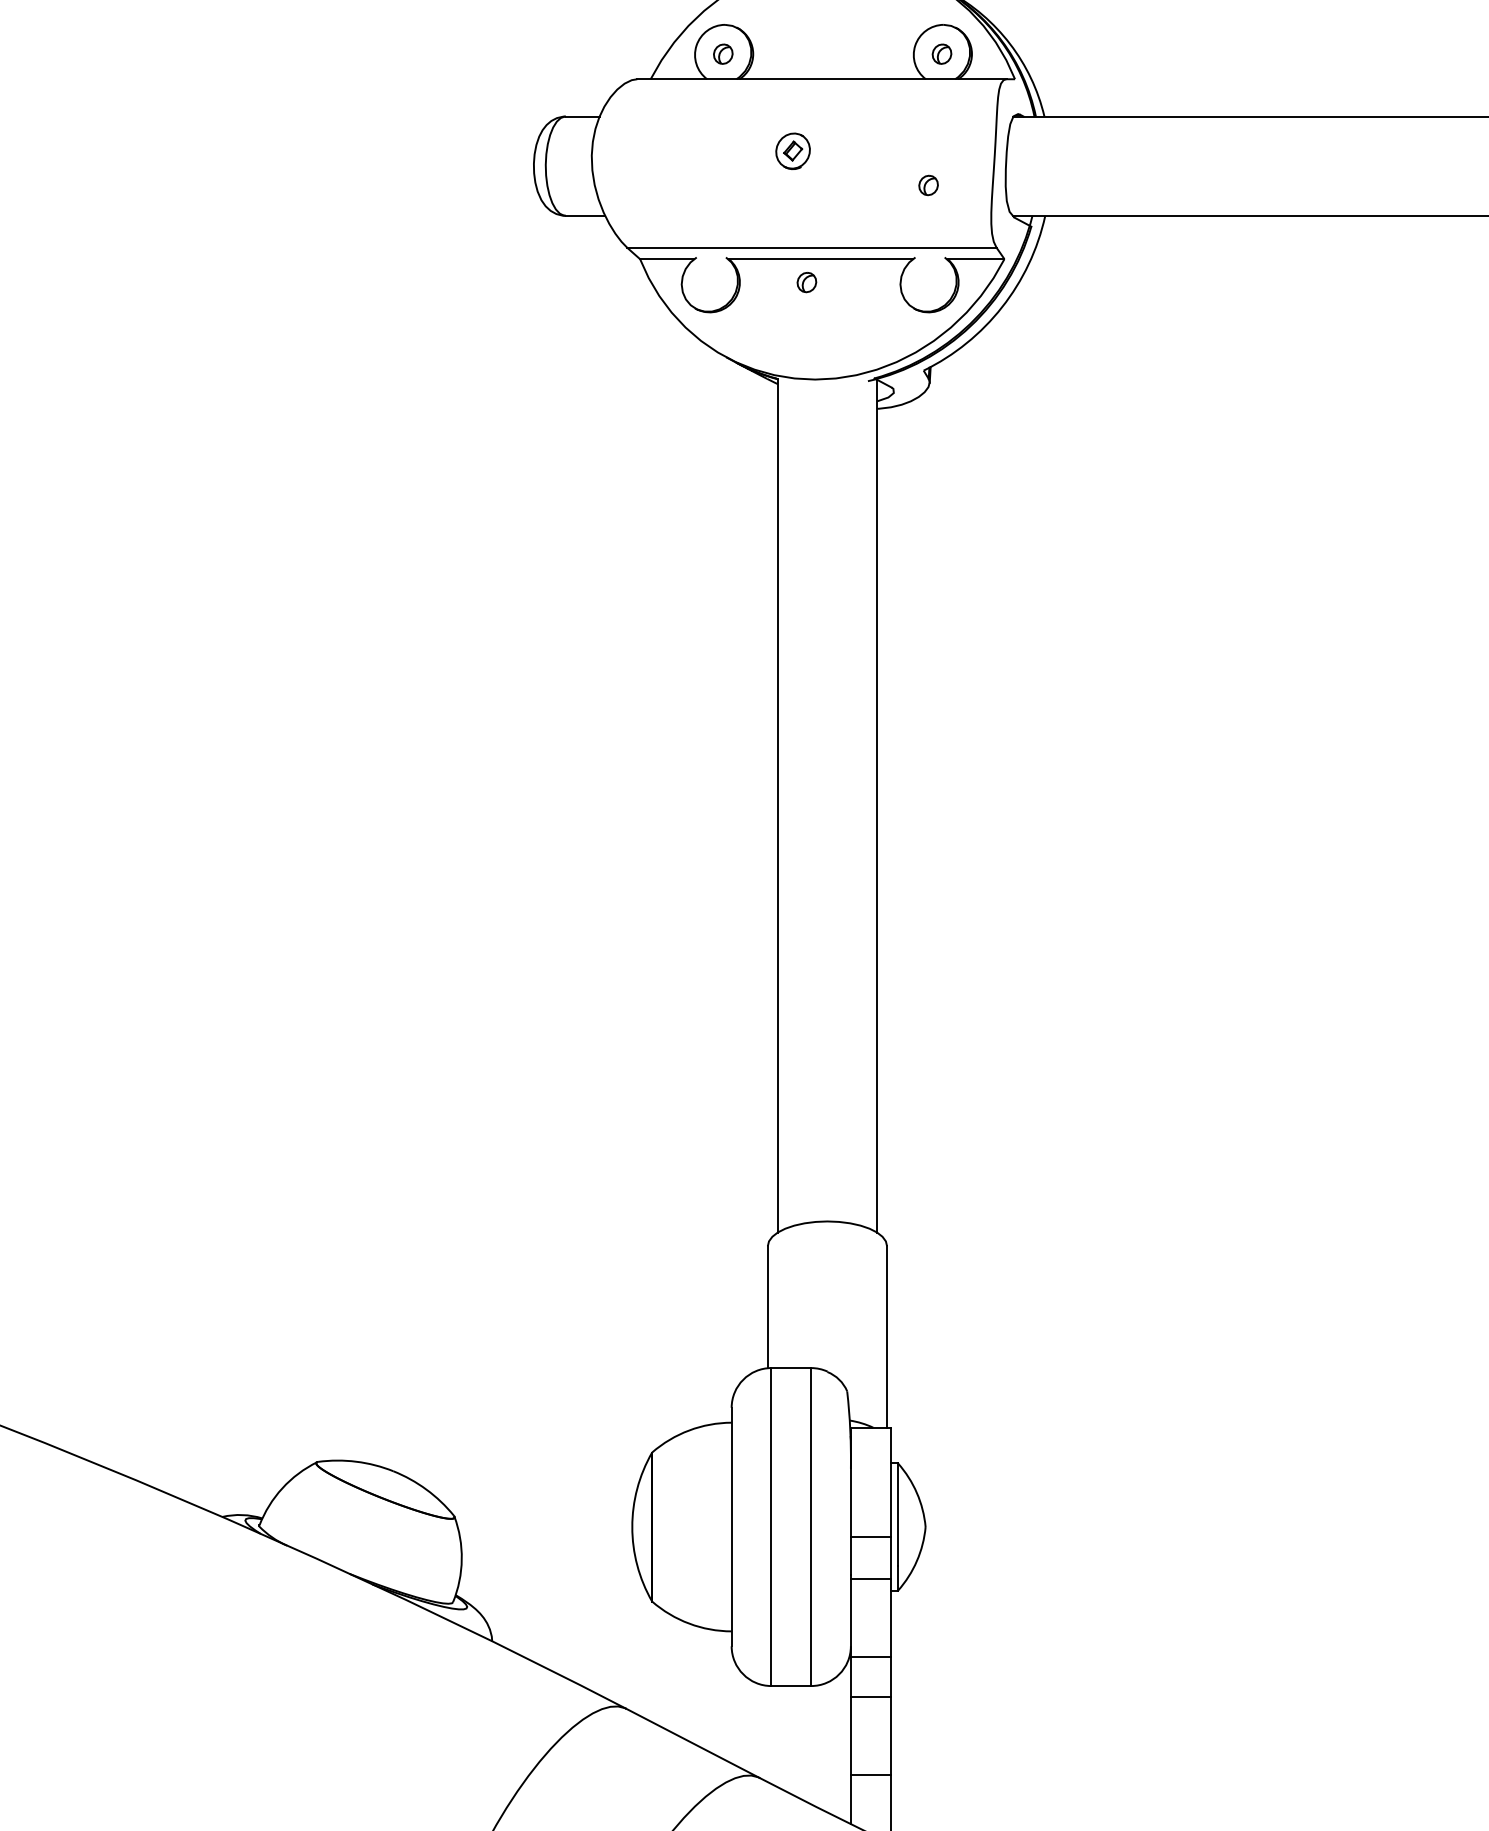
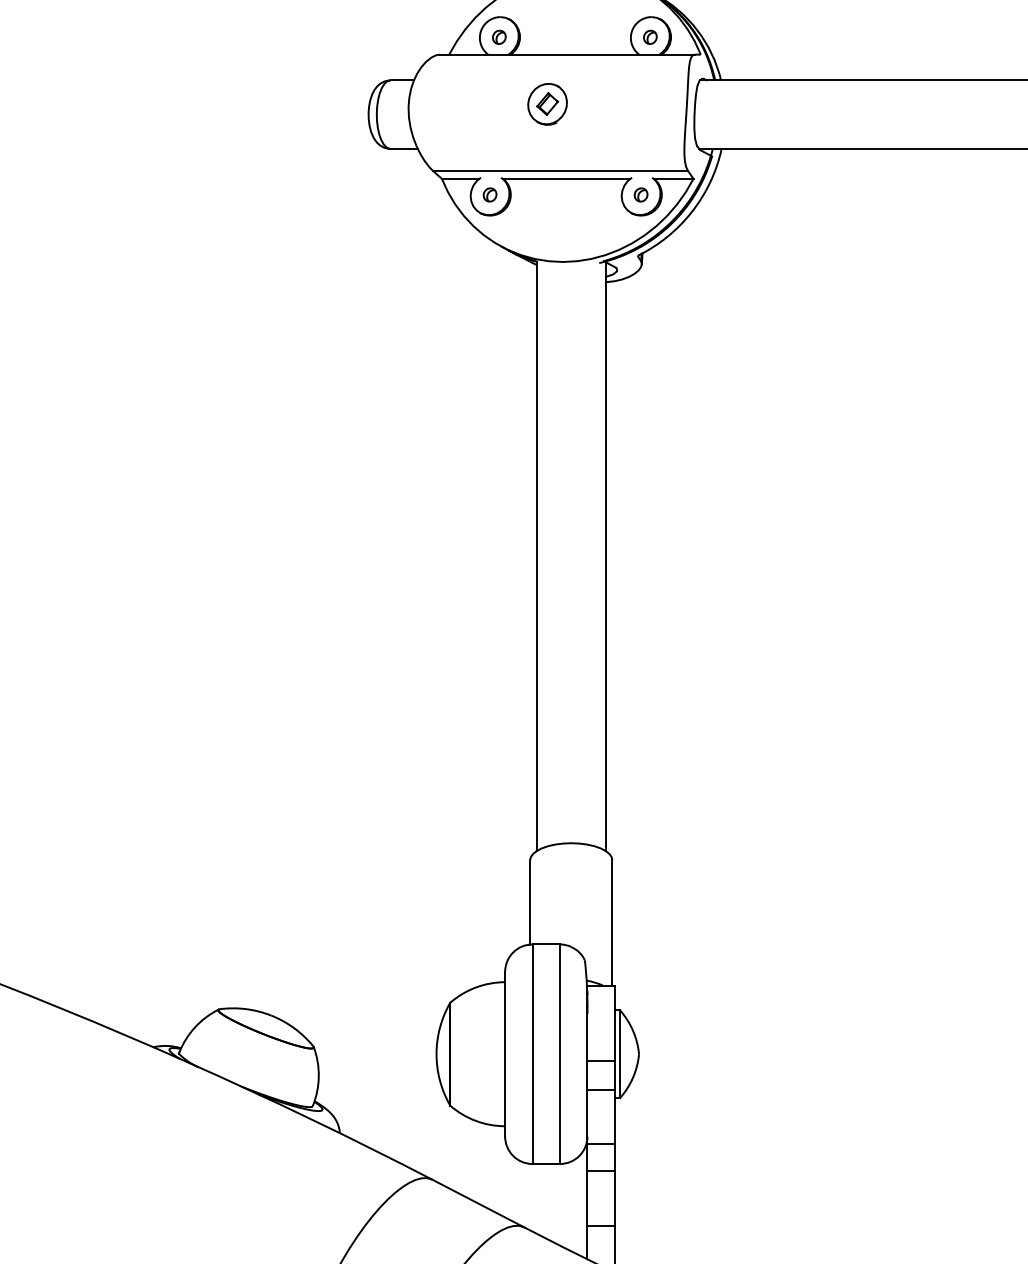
part: (793, 151) -> (547, 104), size x1.67
part: (927, 184) -> (640, 194), moved
part: (806, 281) -> (489, 194), moved

